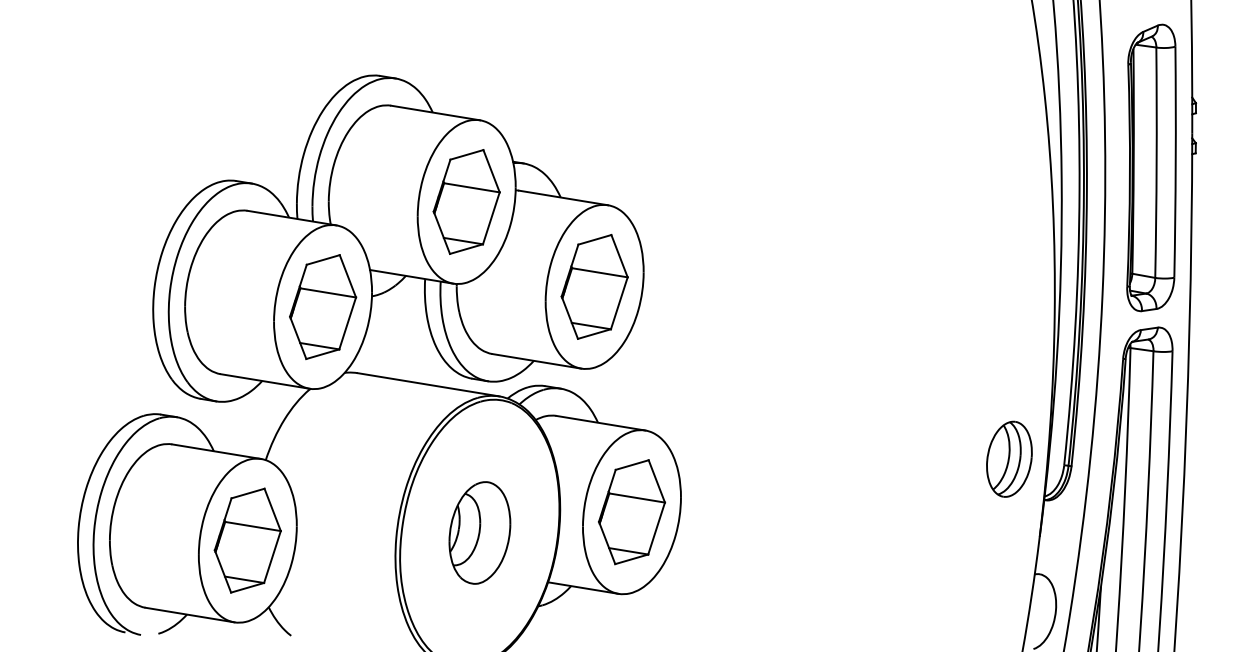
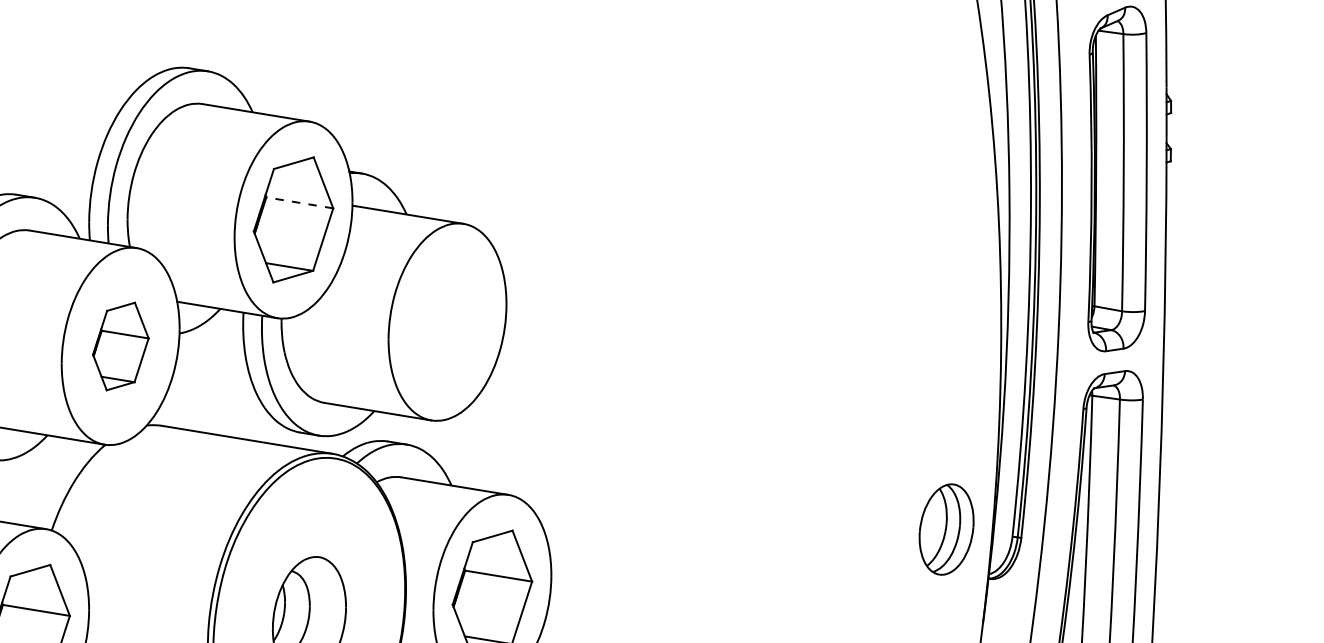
line: (471, 187) -> (299, 202), solid -> dashed
part: (594, 286) -> (447, 321), removed
part: (323, 307) -> (121, 346), size x0.7

